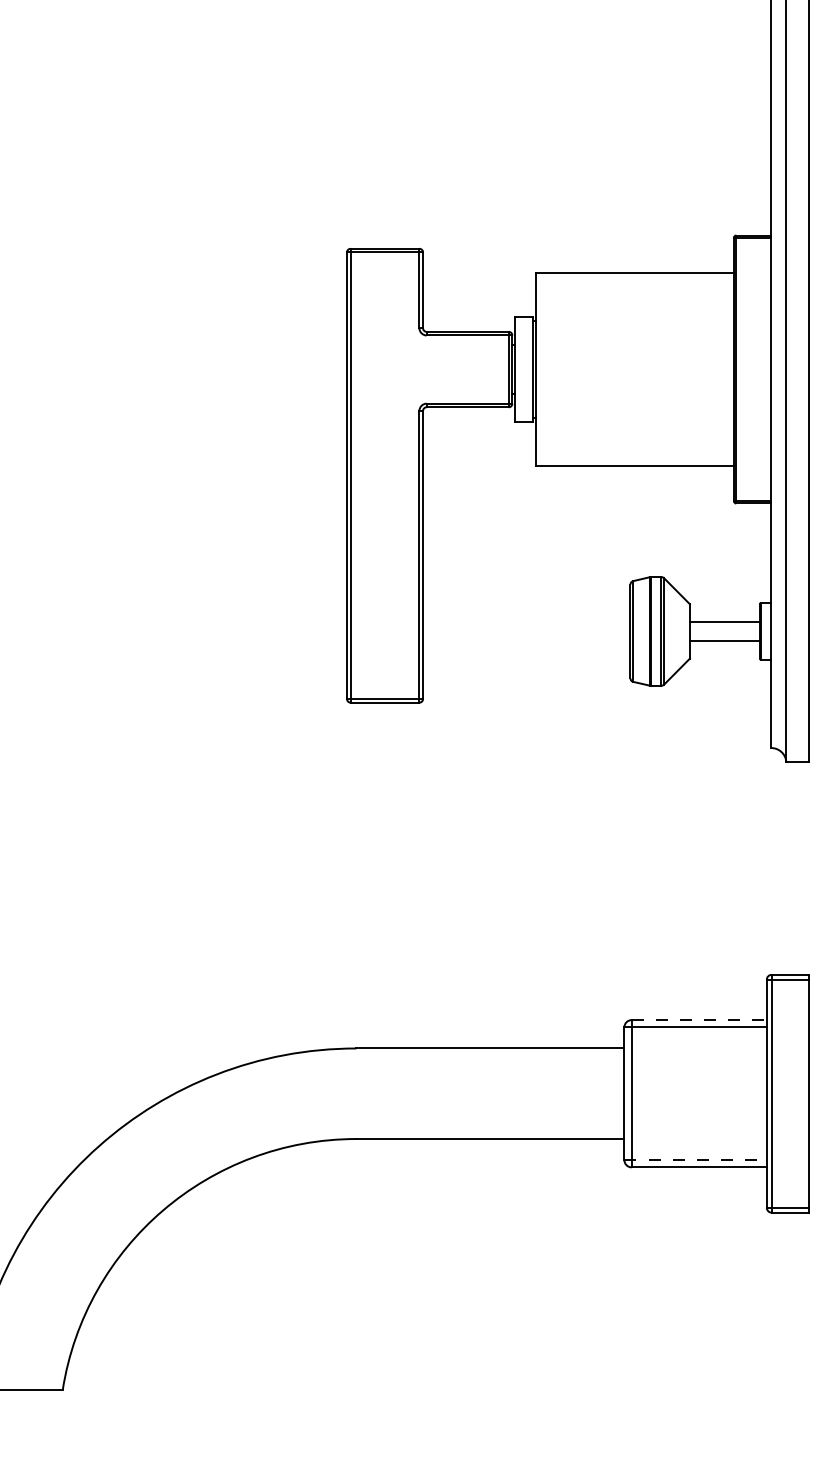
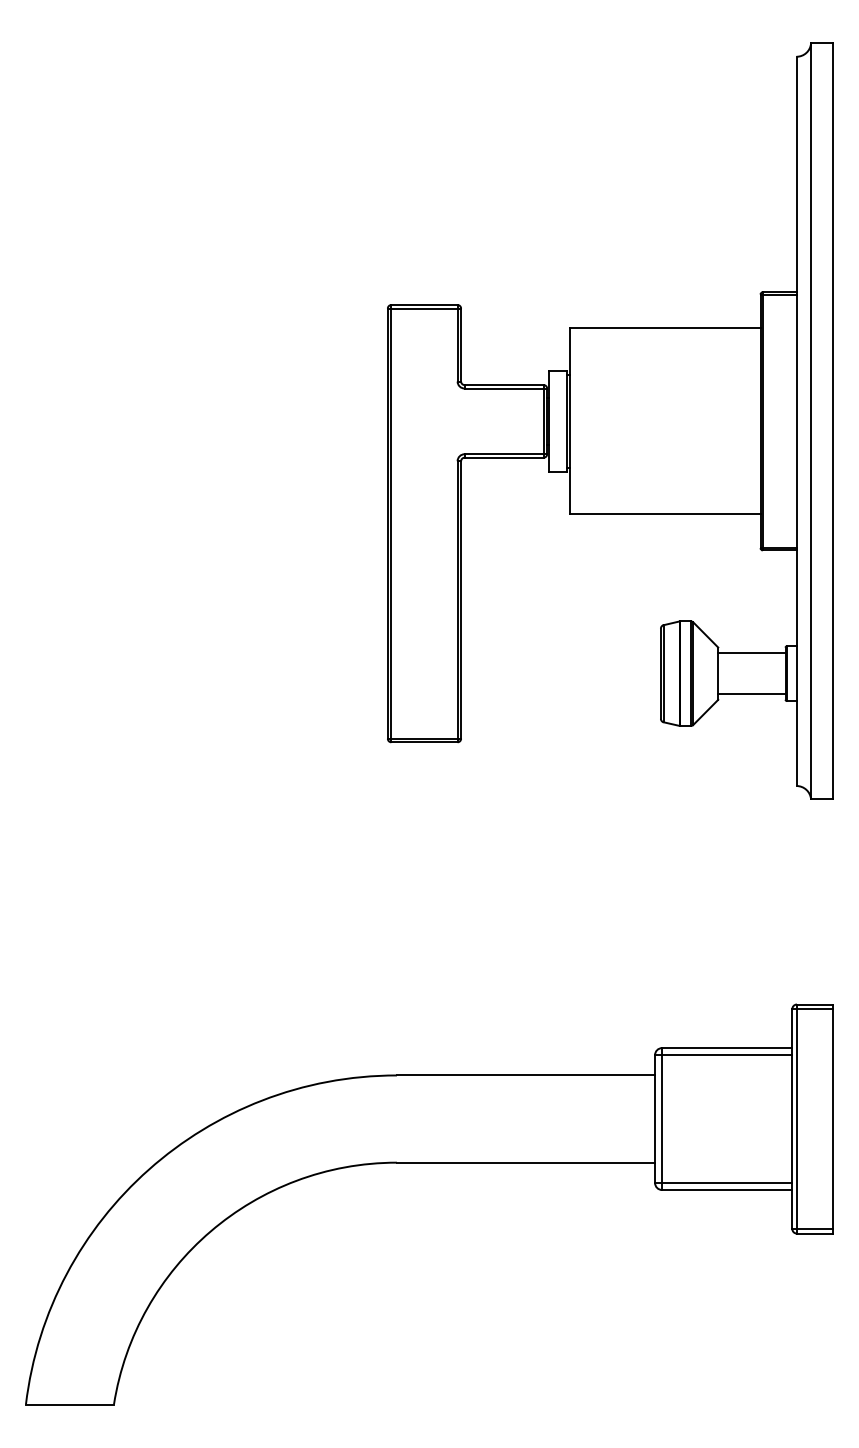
line: (724, 621) -> (751, 694), moved
line: (724, 641) -> (751, 653), moved
line: (699, 1020) -> (727, 1048), dashed -> solid
line: (695, 1160) -> (723, 1183), dashed -> solid

